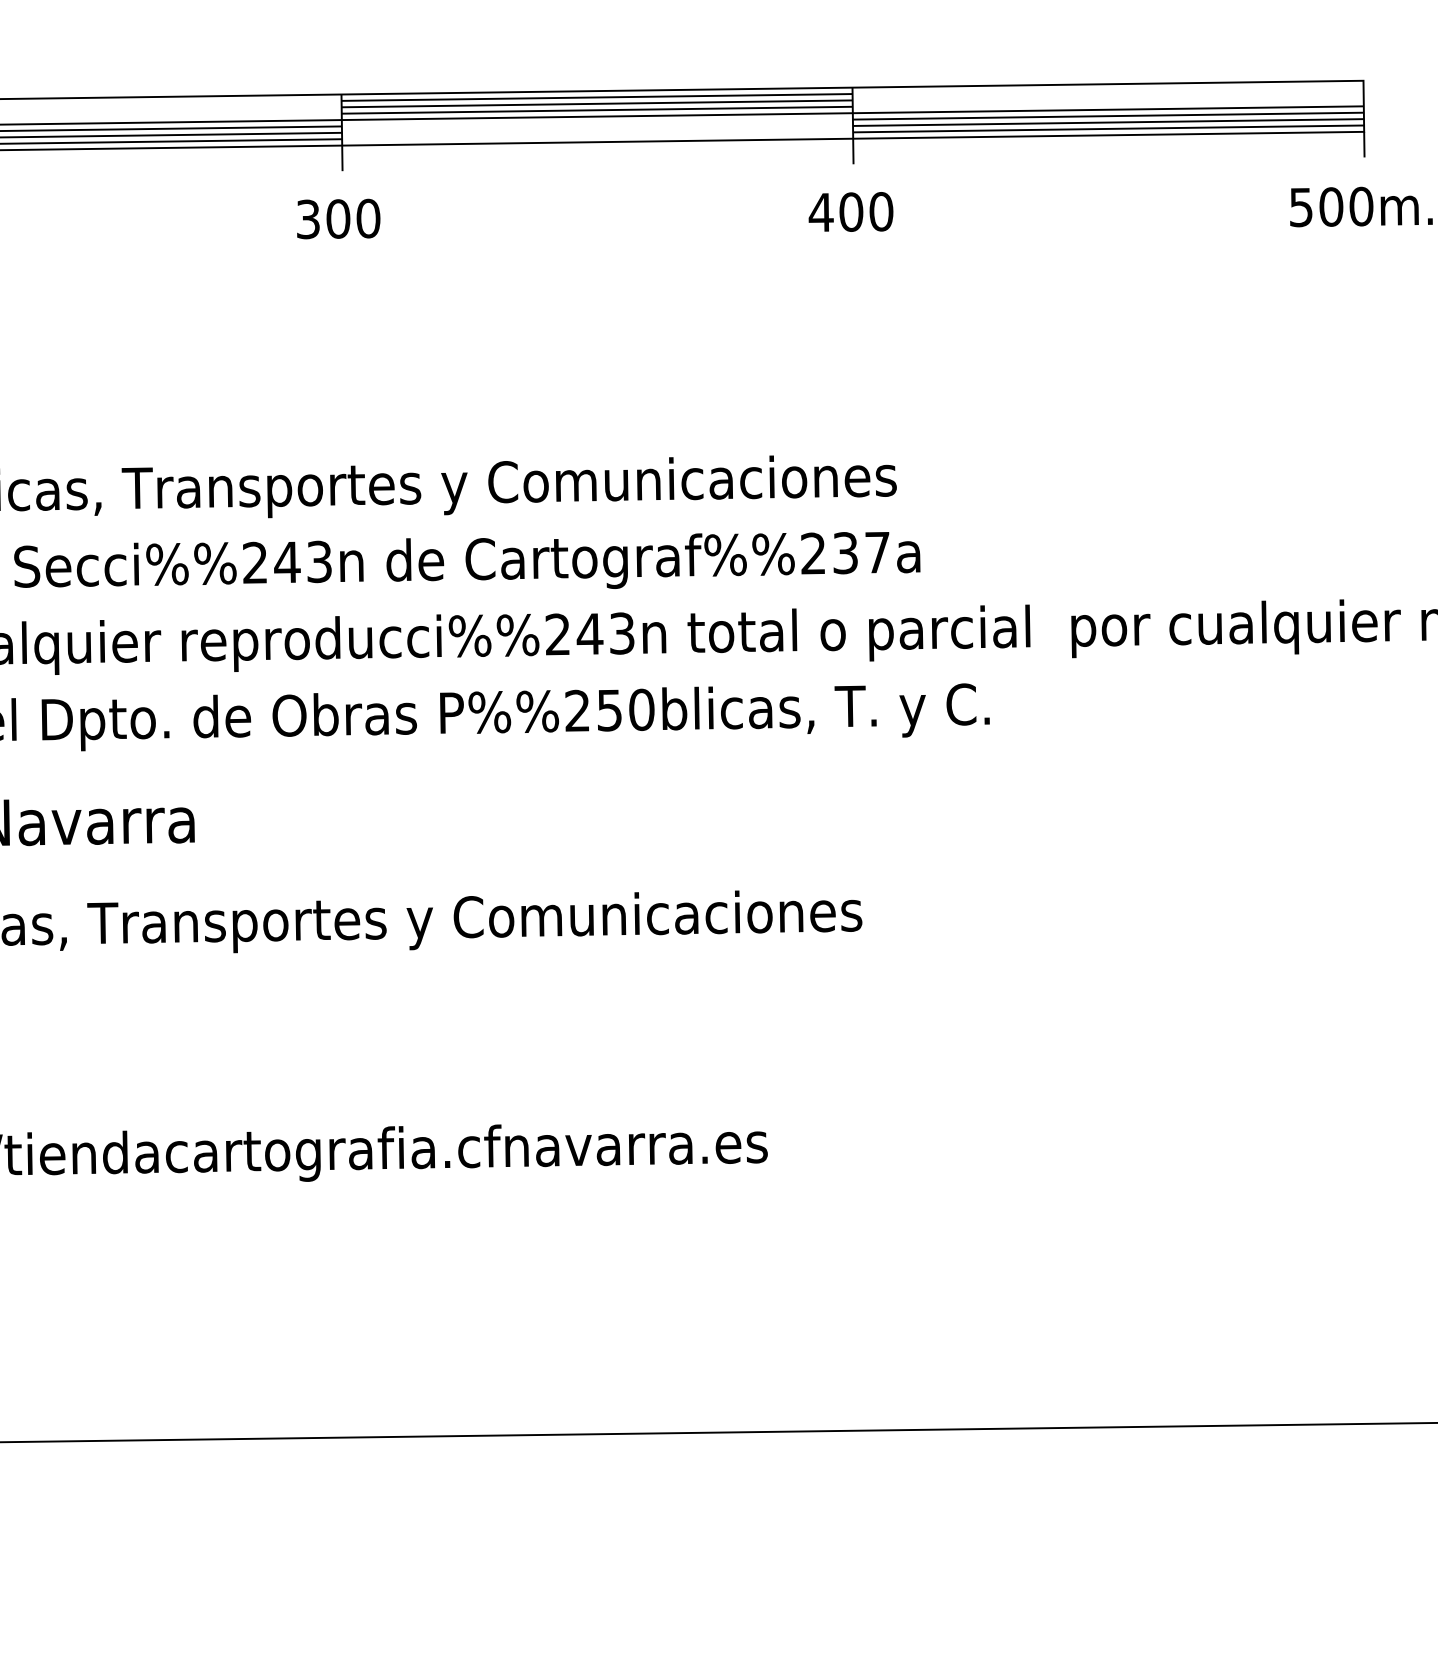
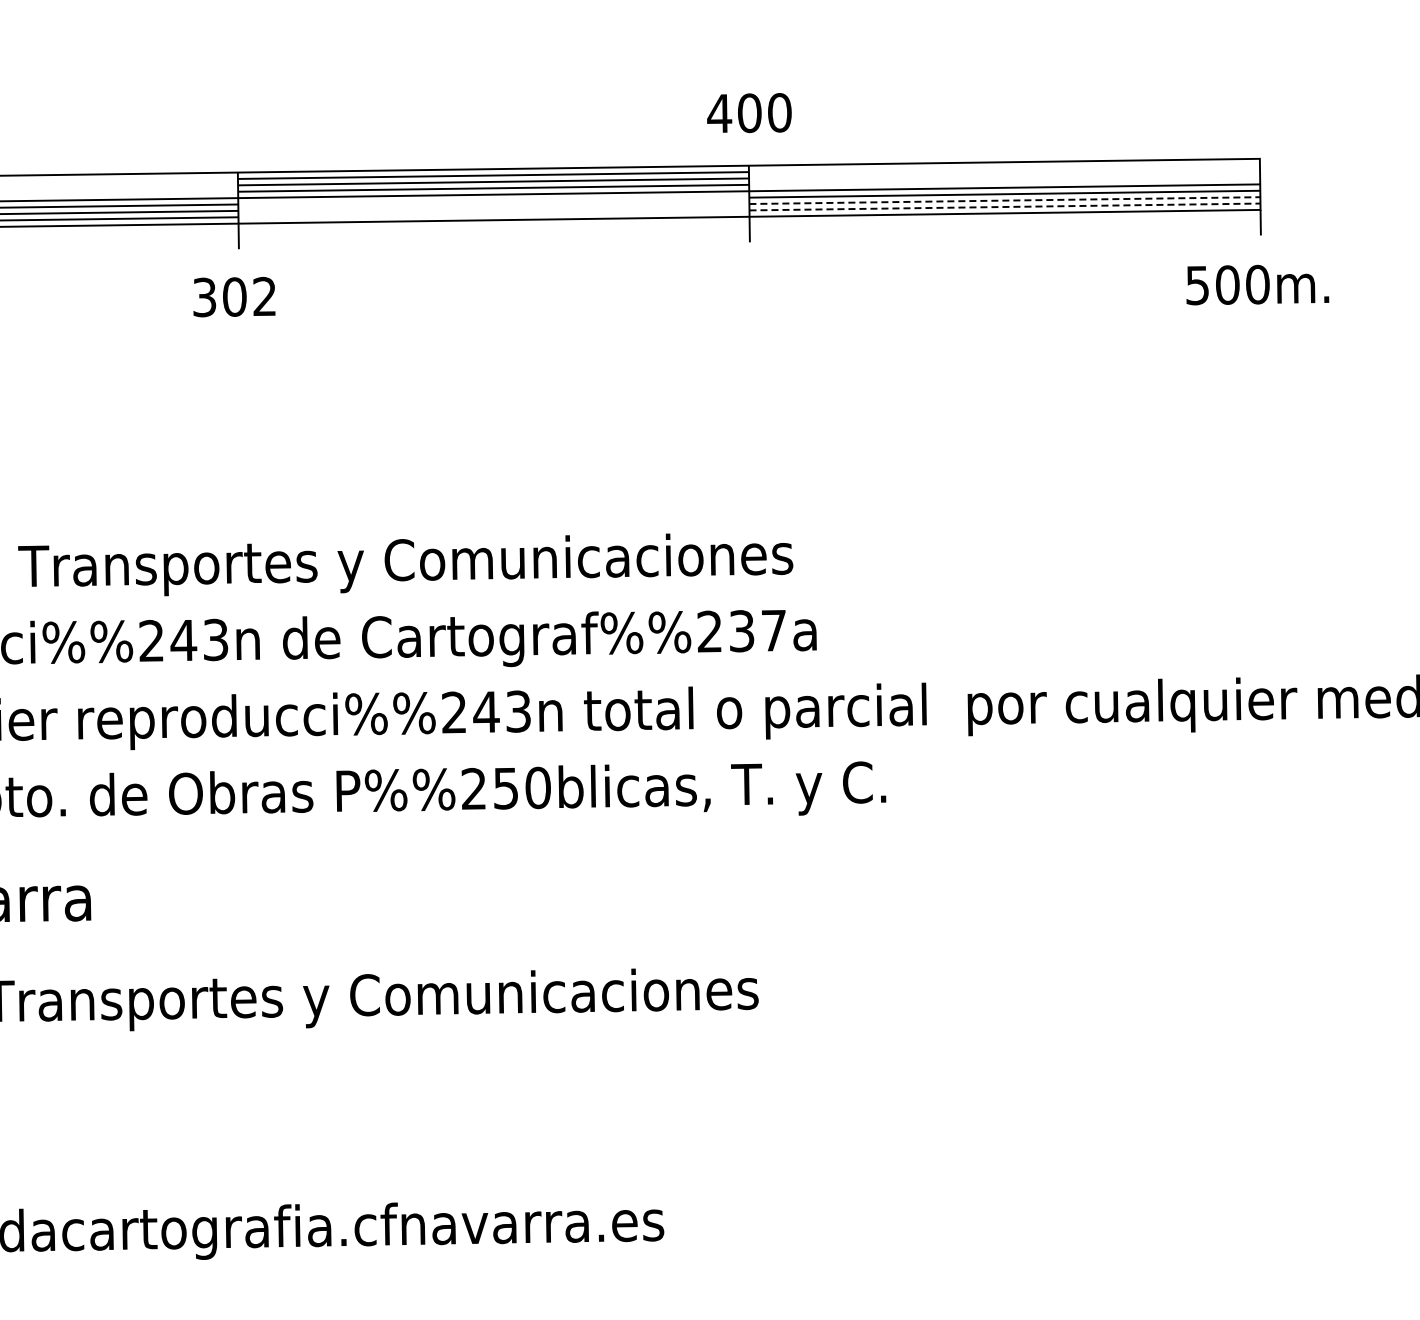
line: (1108, 122) -> (1004, 200), solid -> dashed
line: (1108, 128) -> (1004, 206), solid -> dashed
text: (850, 211) -> (748, 112), moved
text: (368, 218) -> (264, 296), 300 -> 302

